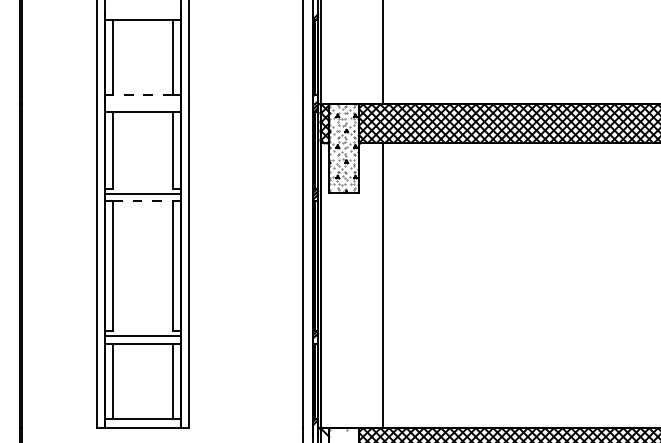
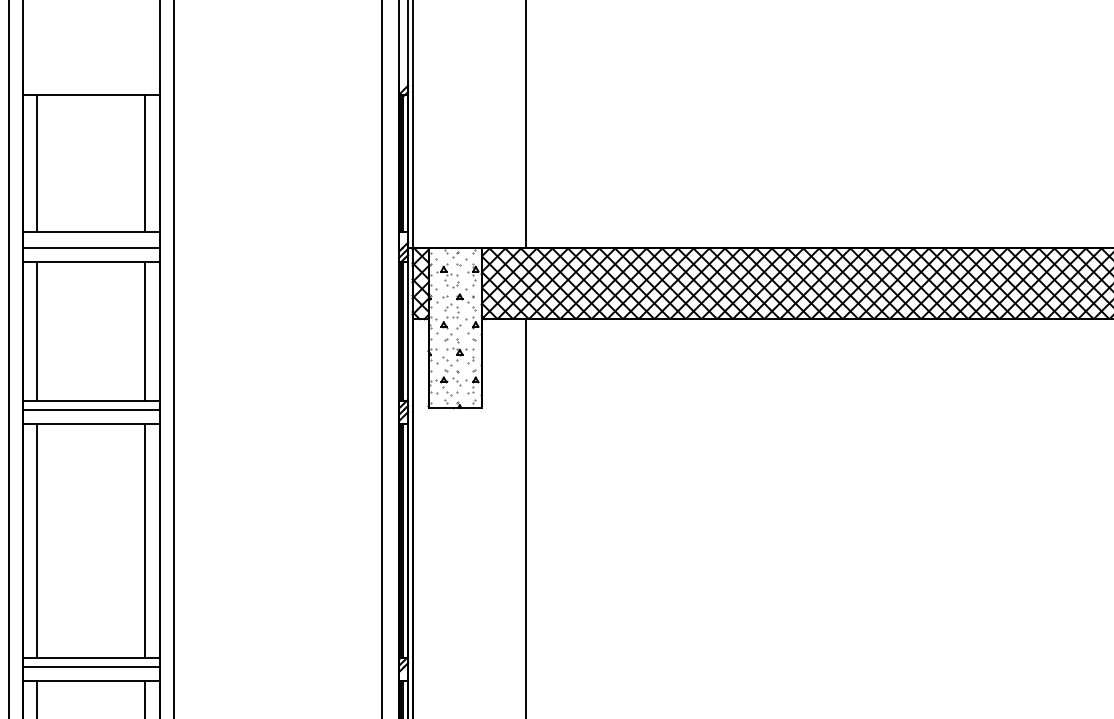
line: (142, 95) -> (90, 232), dashed -> solid
line: (142, 104) -> (90, 248), added
line: (142, 188) -> (90, 400), added
line: (142, 201) -> (90, 424), dashed -> solid
line: (142, 330) -> (90, 657), added

